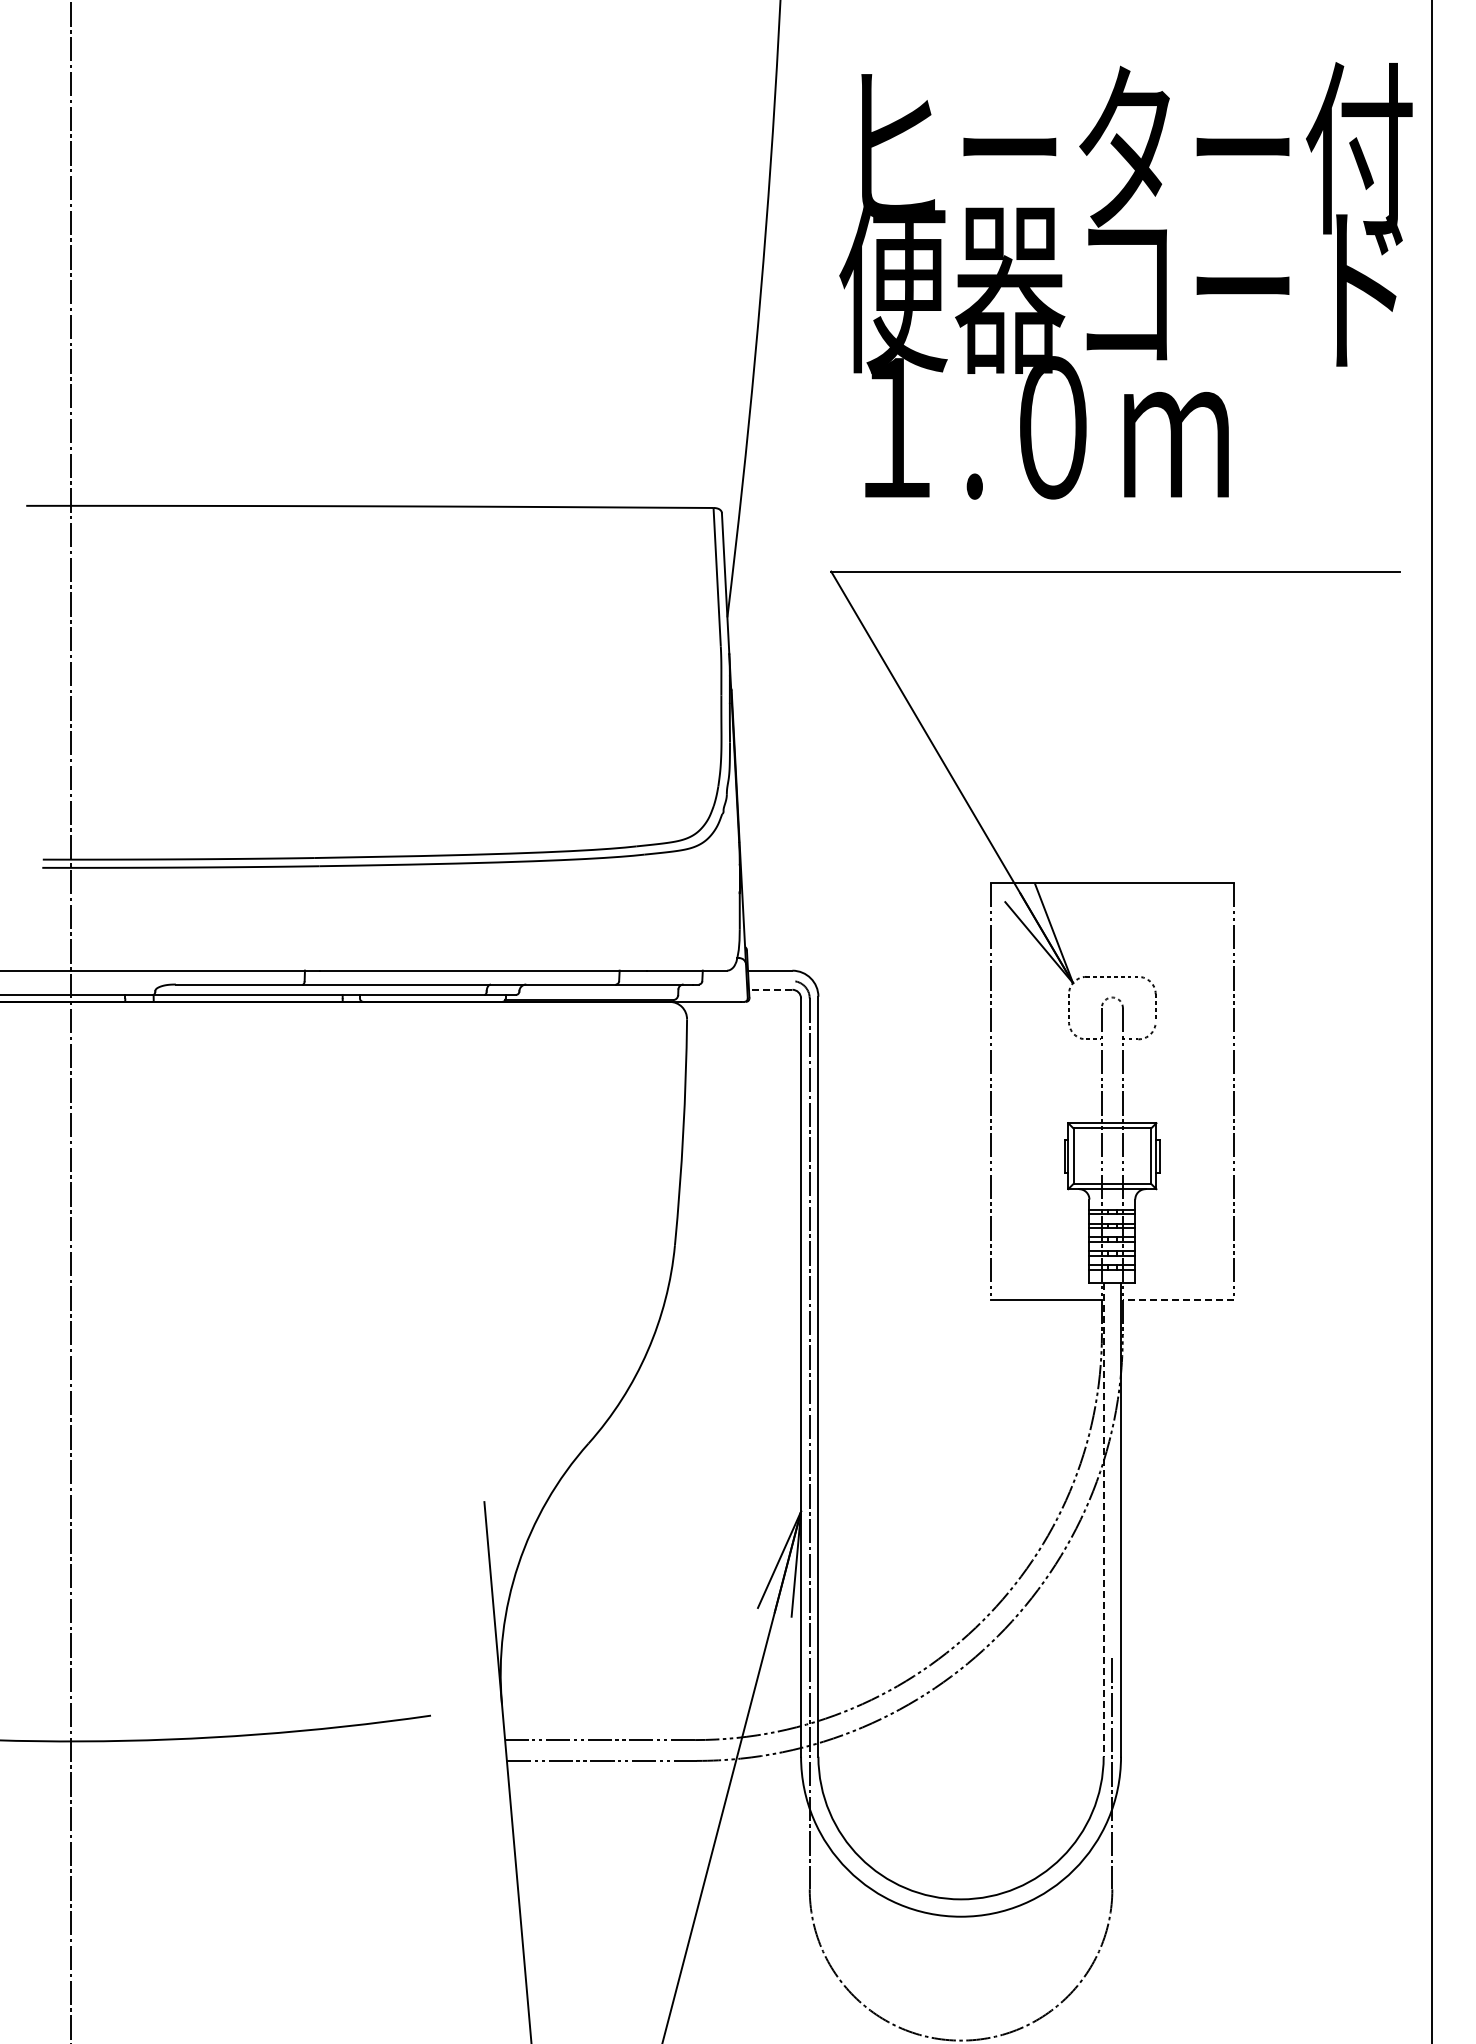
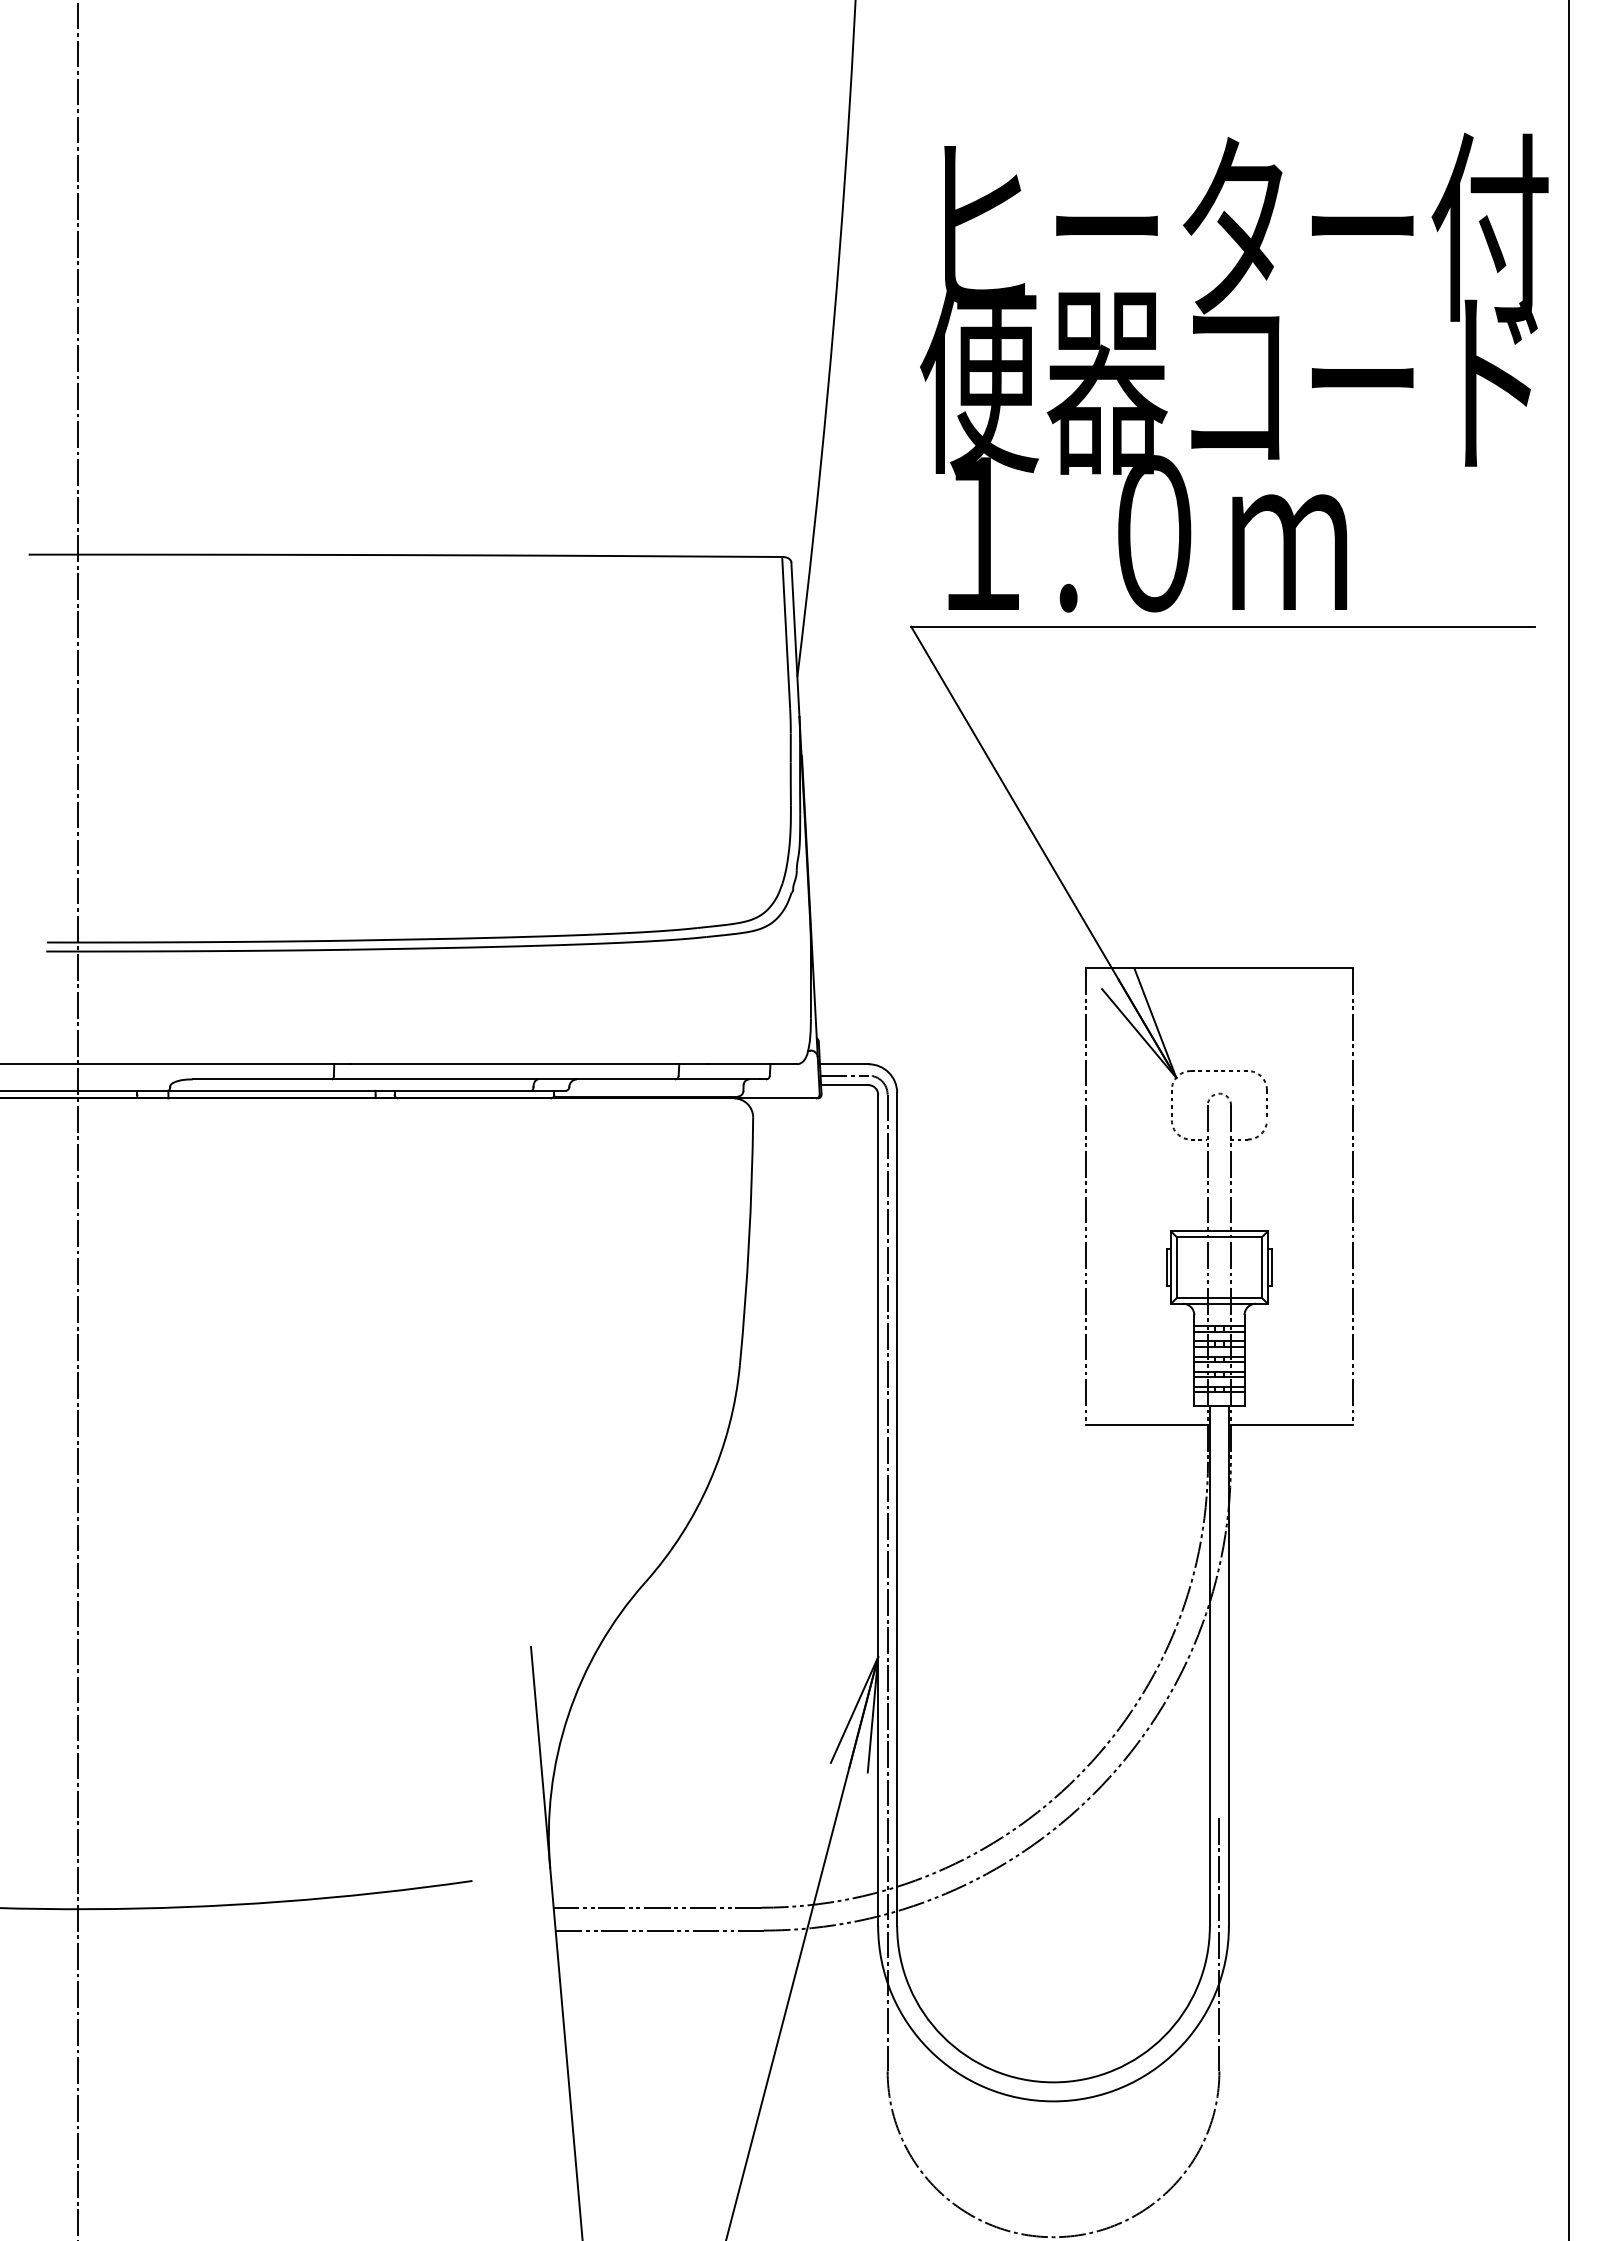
text: (1125, 280) -> (1233, 372), moved
line: (770, 981) -> (844, 1076), added
line: (770, 989) -> (844, 1084), dashed -> solid
line: (1178, 1299) -> (1291, 1424), dashed -> solid
line: (1103, 1519) -> (1209, 1665), dashed -> solid

